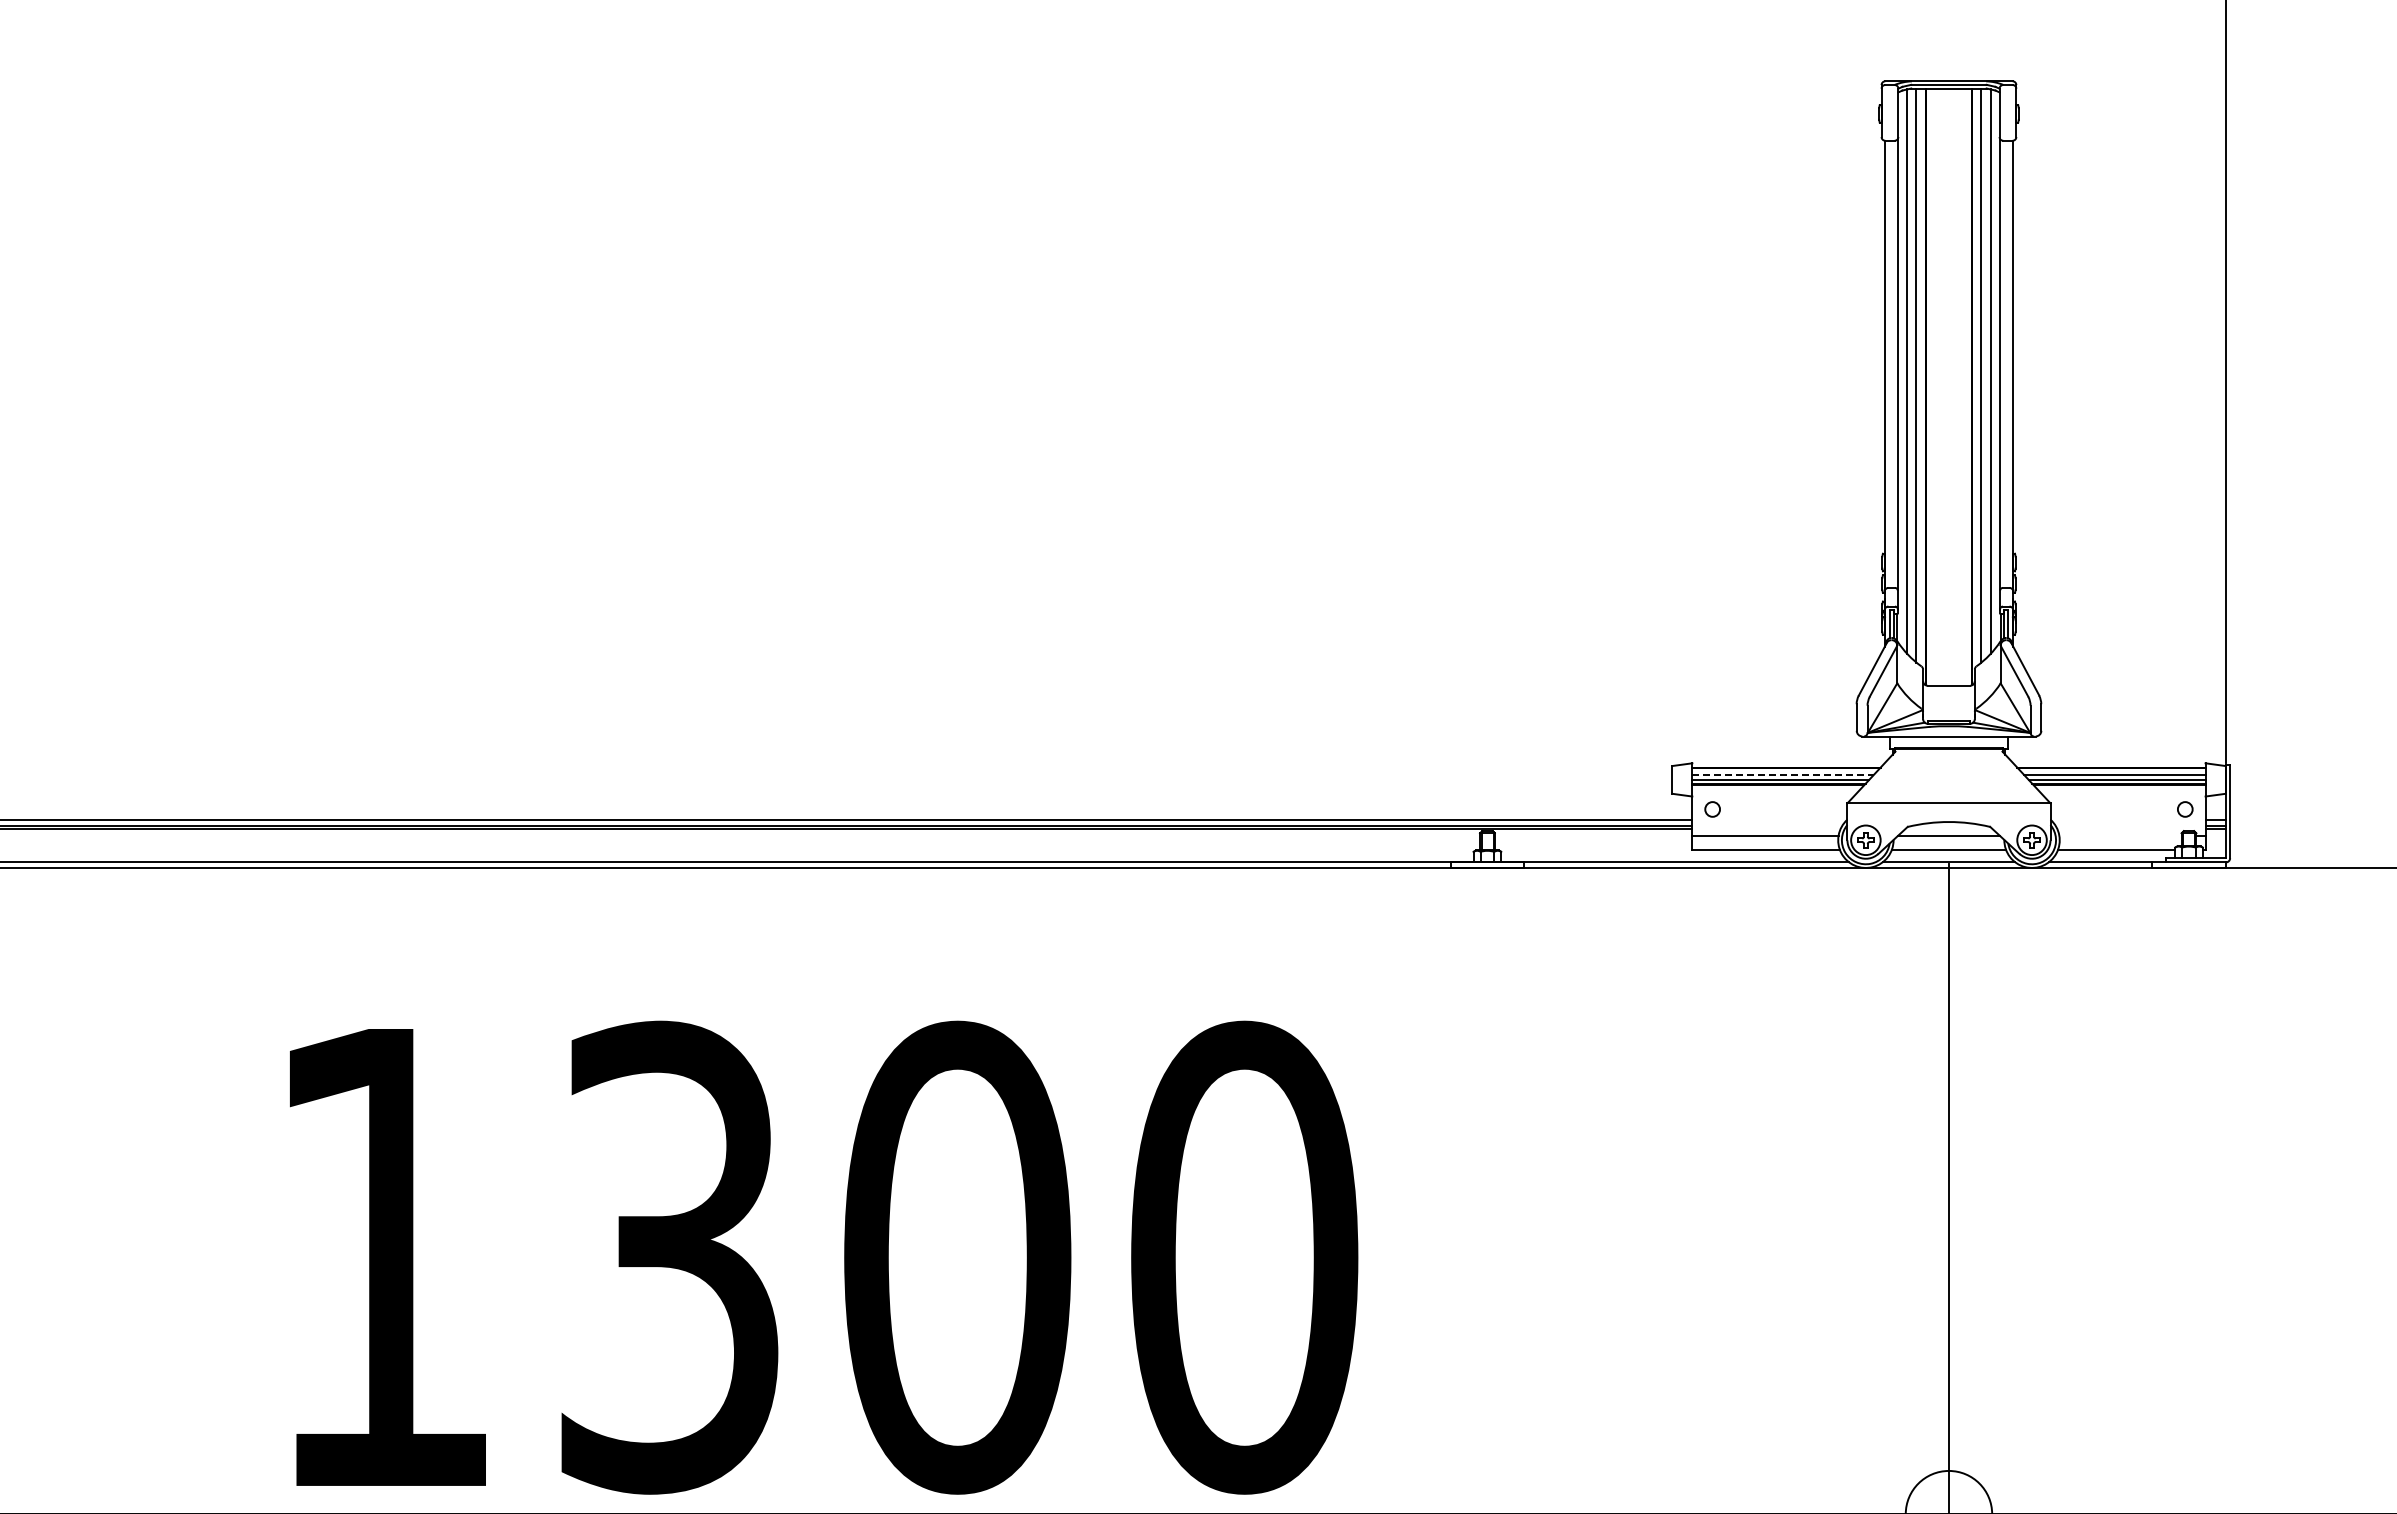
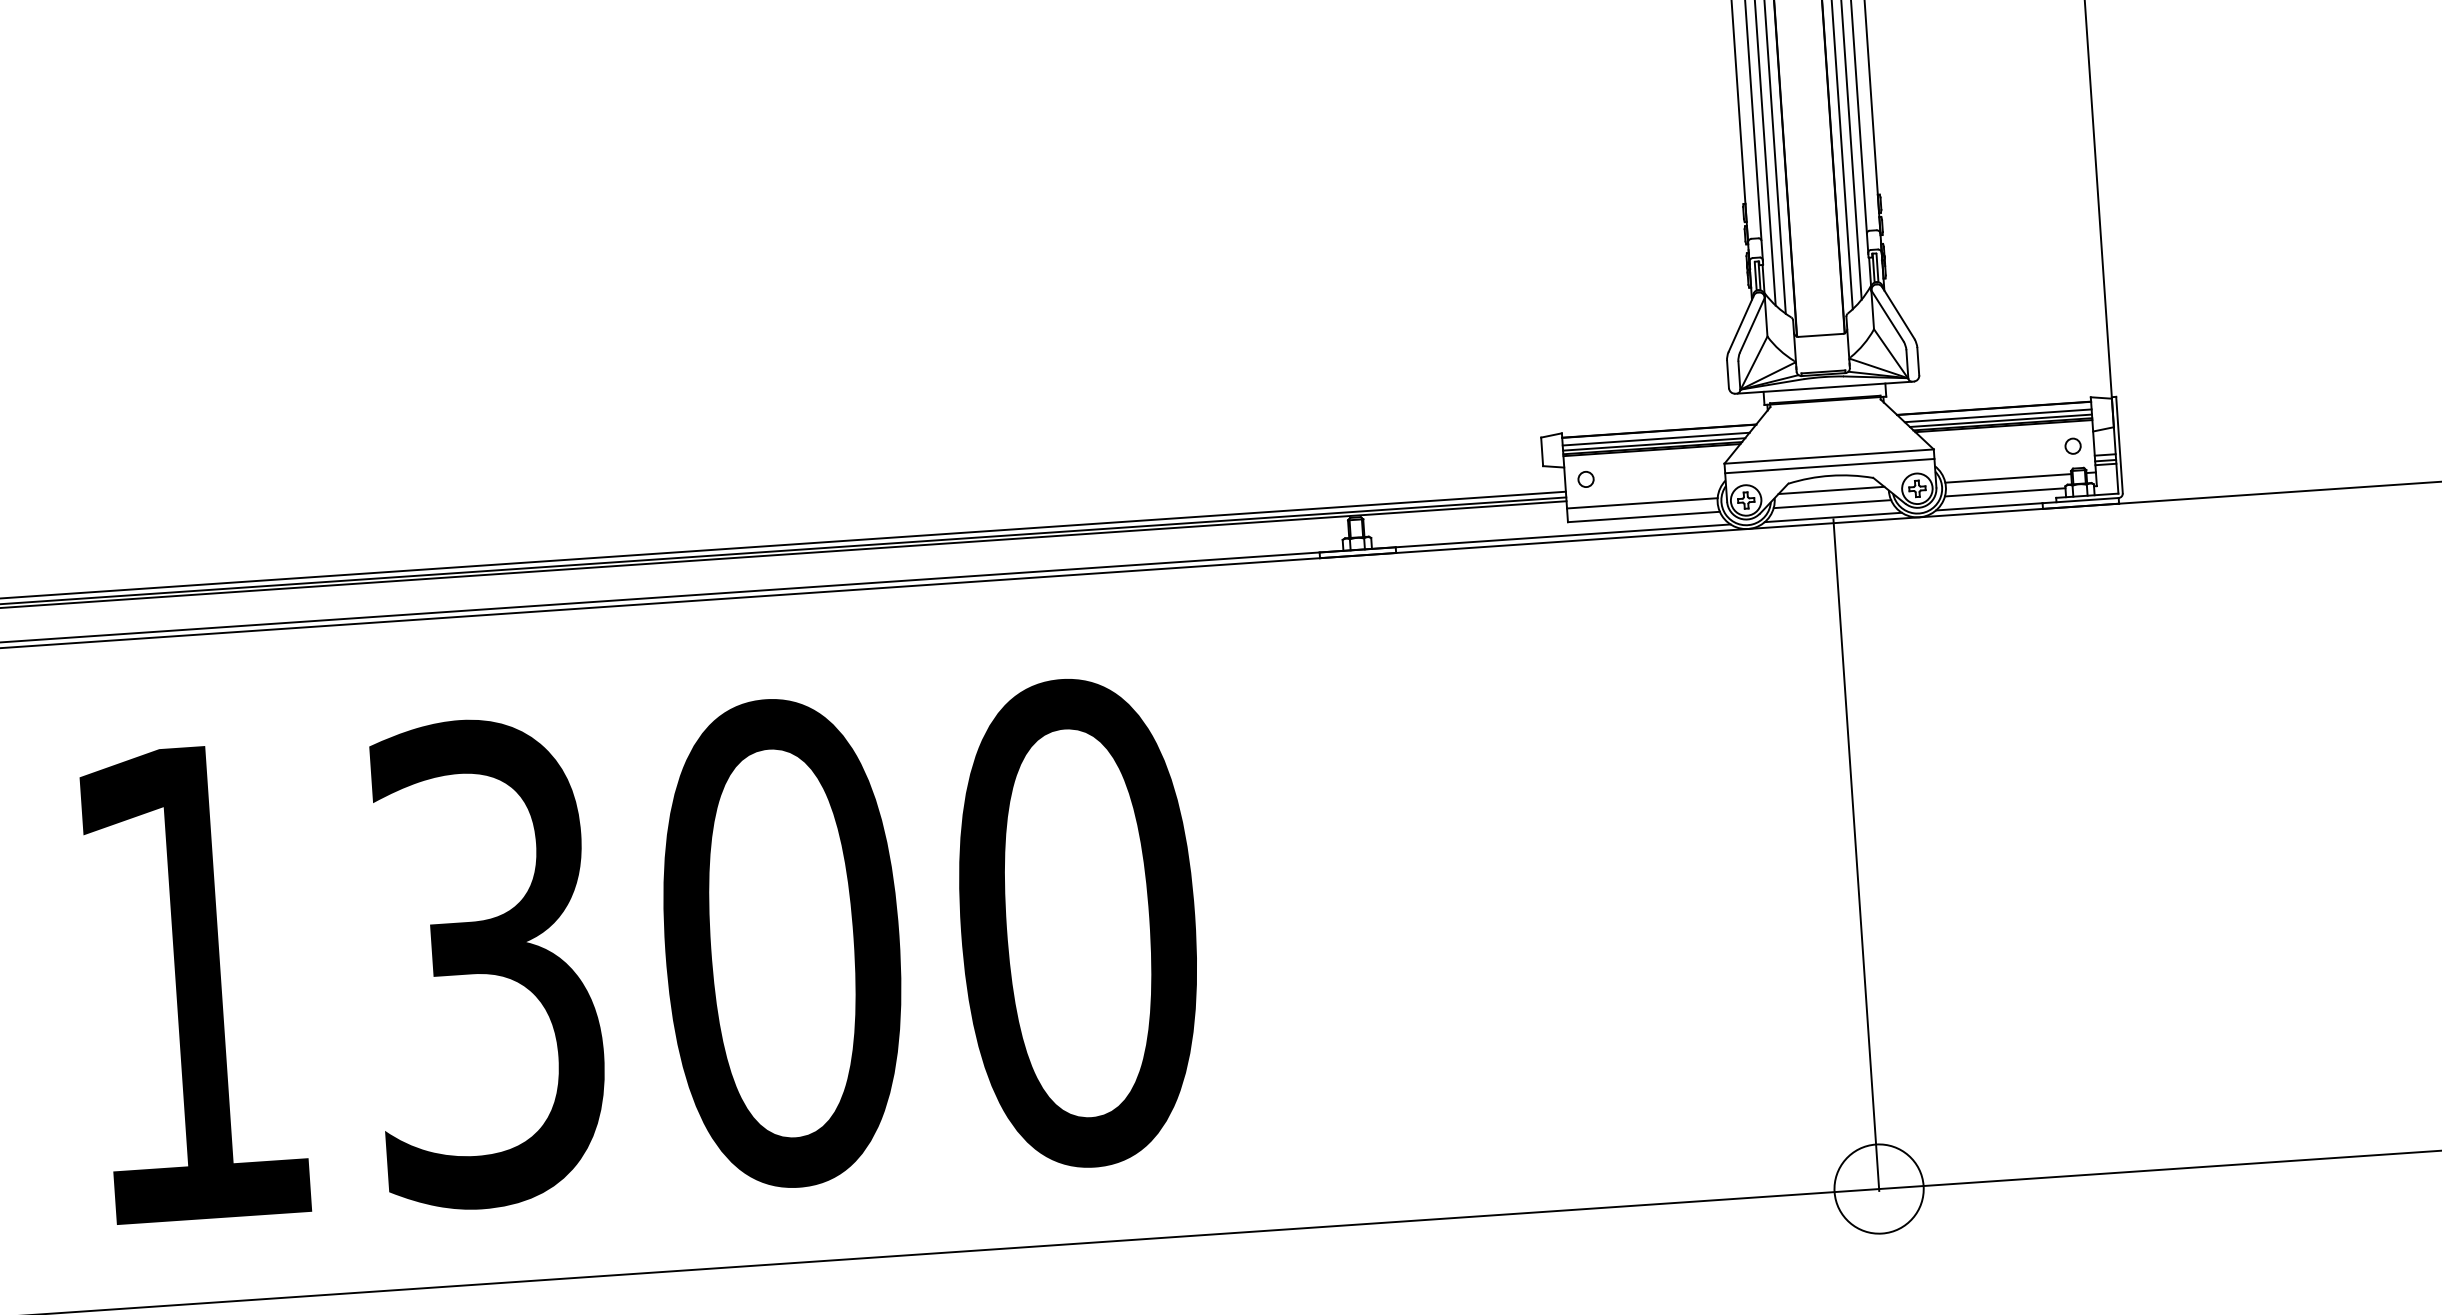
line: (1783, 775) -> (1656, 439), dashed -> solid
line: (1948, 812) -> (1829, 466), added
line: (2120, 836) -> (2008, 478), added
text: (824, 1257) -> (644, 952), moved

